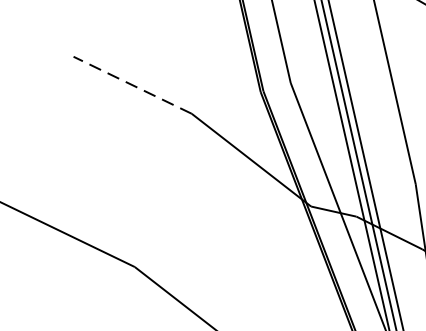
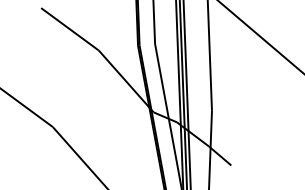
line: (133, 85) -> (70, 29), dashed -> solid

